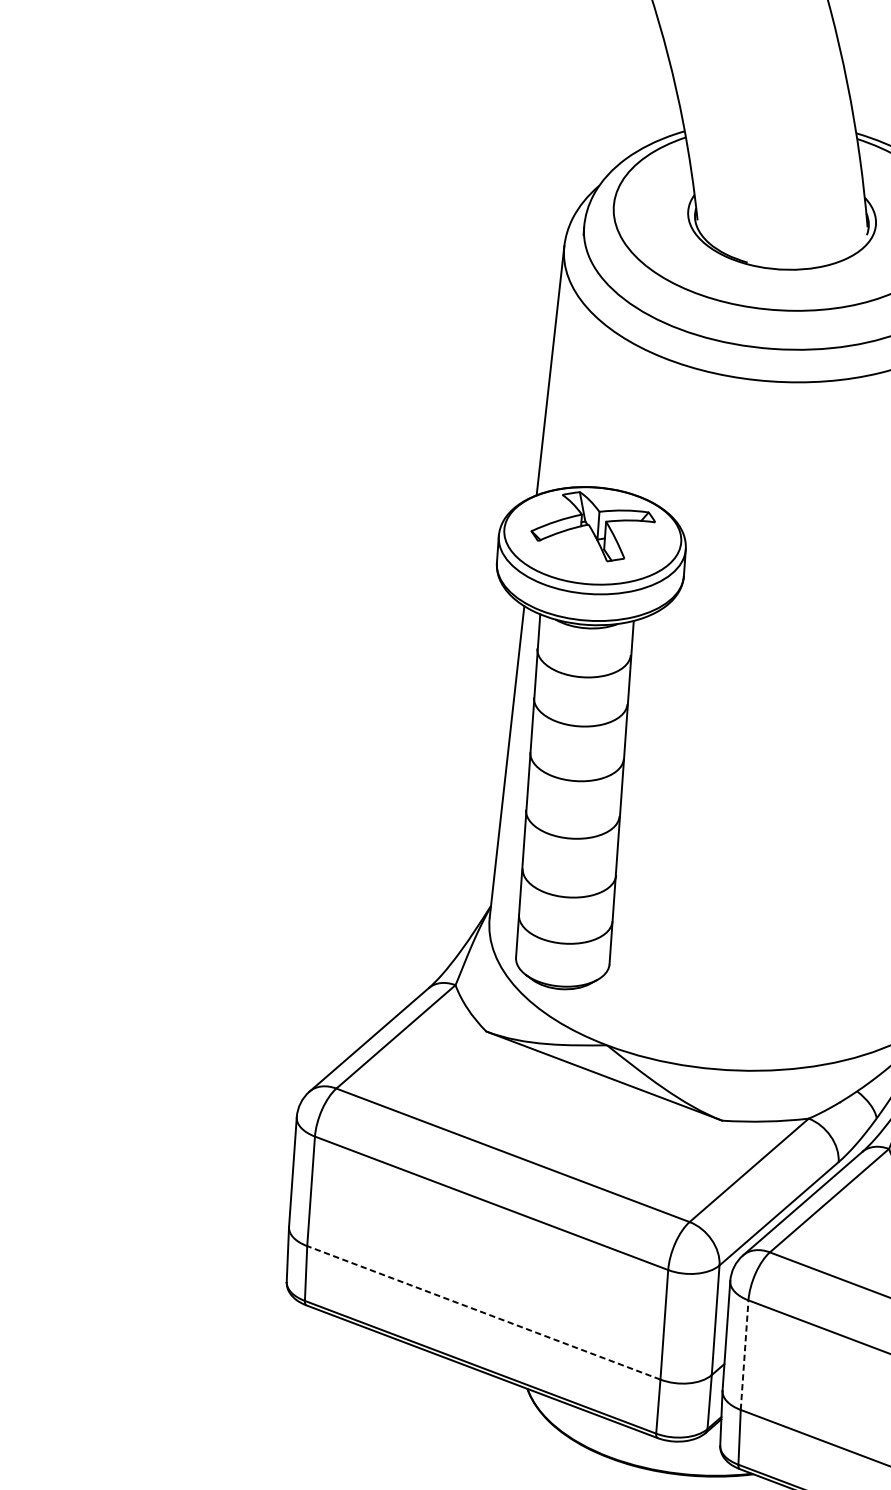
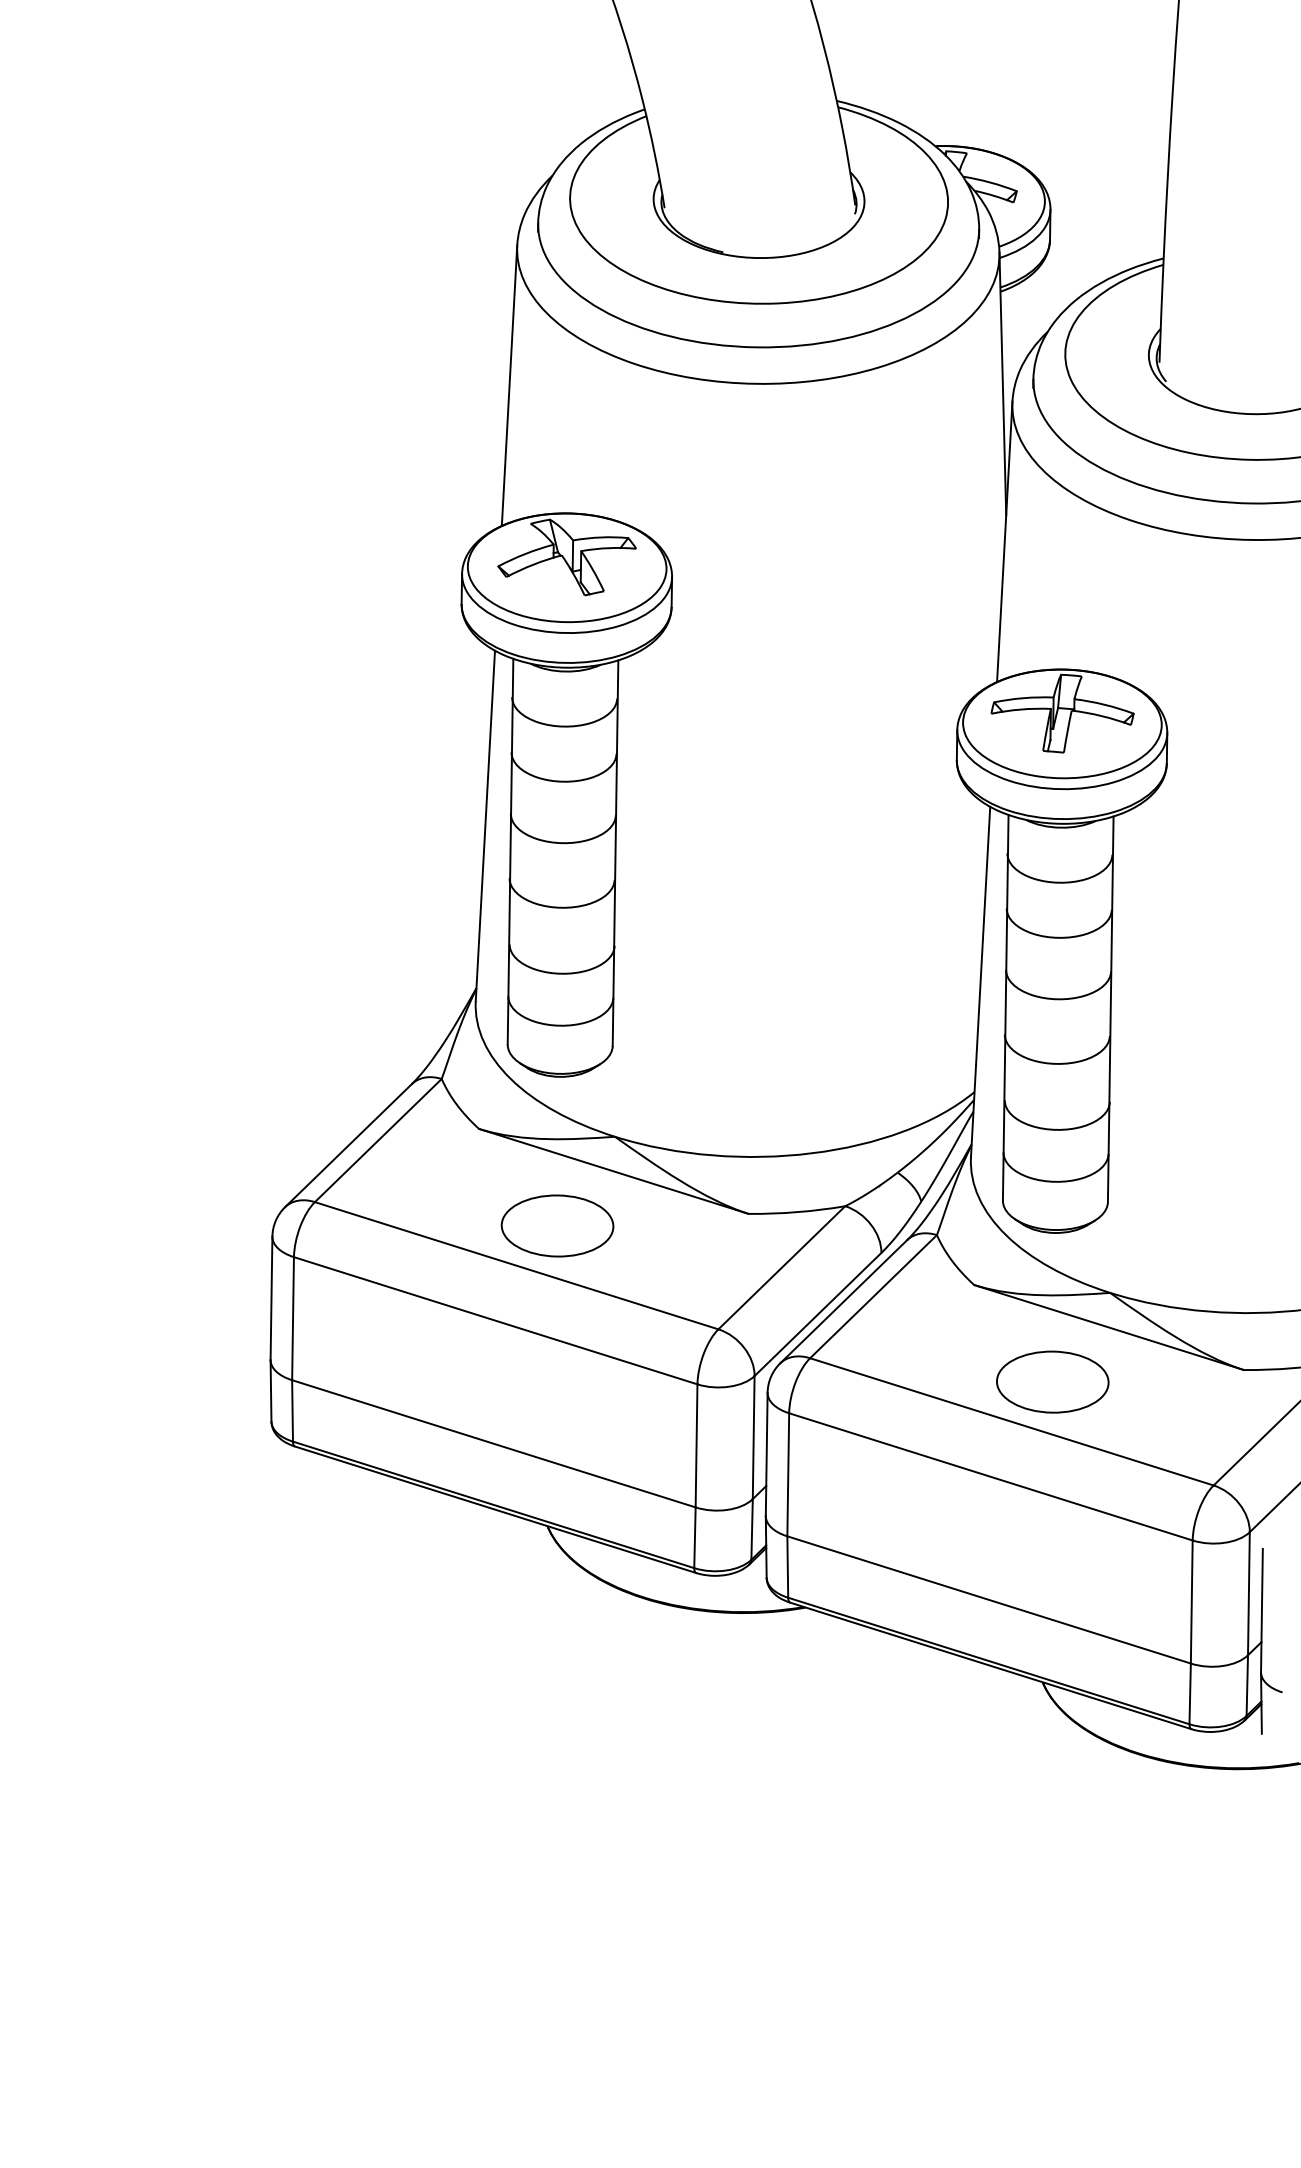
part: (551, 1121) -> (557, 1225), added
line: (483, 1312) -> (493, 1443), dashed -> solid
line: (744, 1354) -> (788, 1474), dashed -> solid

